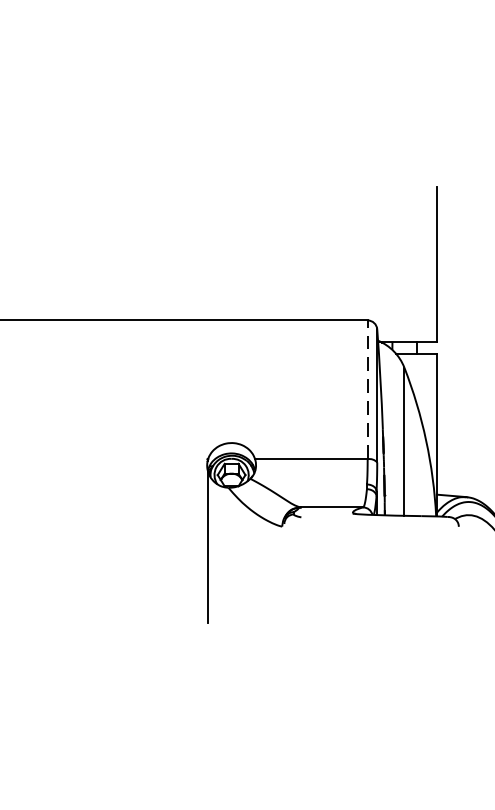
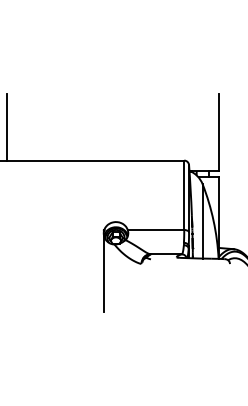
line: (15, 252) -> (7, 126), added
line: (368, 390) -> (184, 195), dashed -> solid

